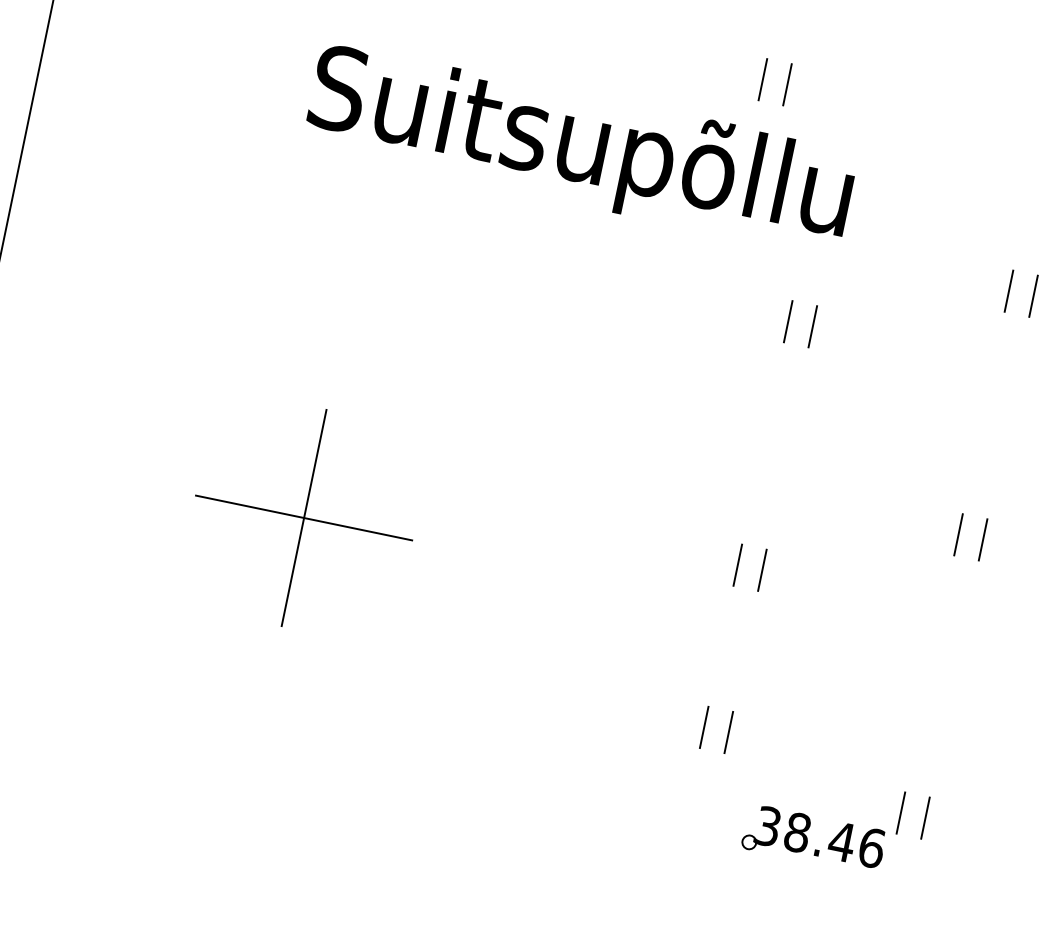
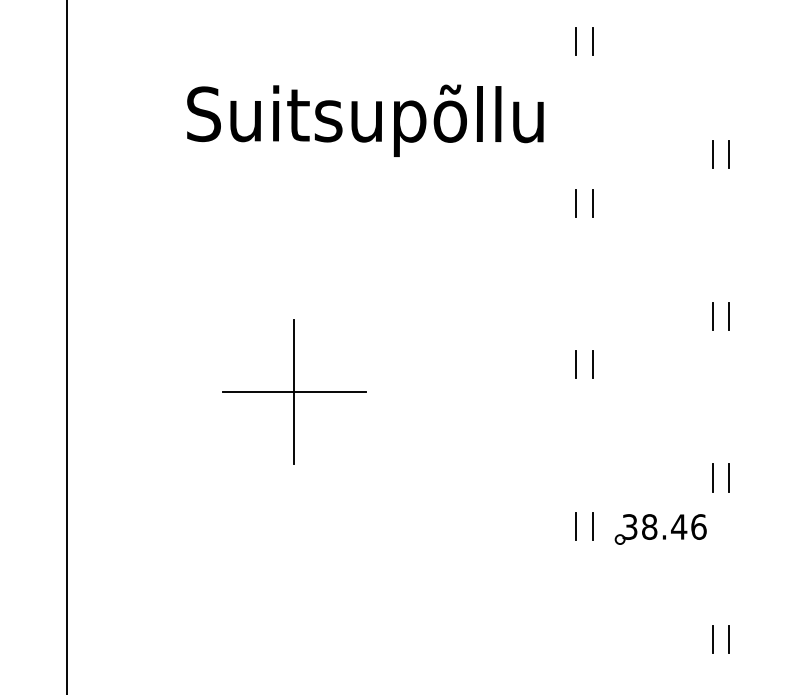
part: (763, 79) -> (576, 41), moved
text: (580, 148) -> (365, 120), moved
part: (704, 727) -> (576, 526), moved
part: (902, 812) -> (713, 477), moved

